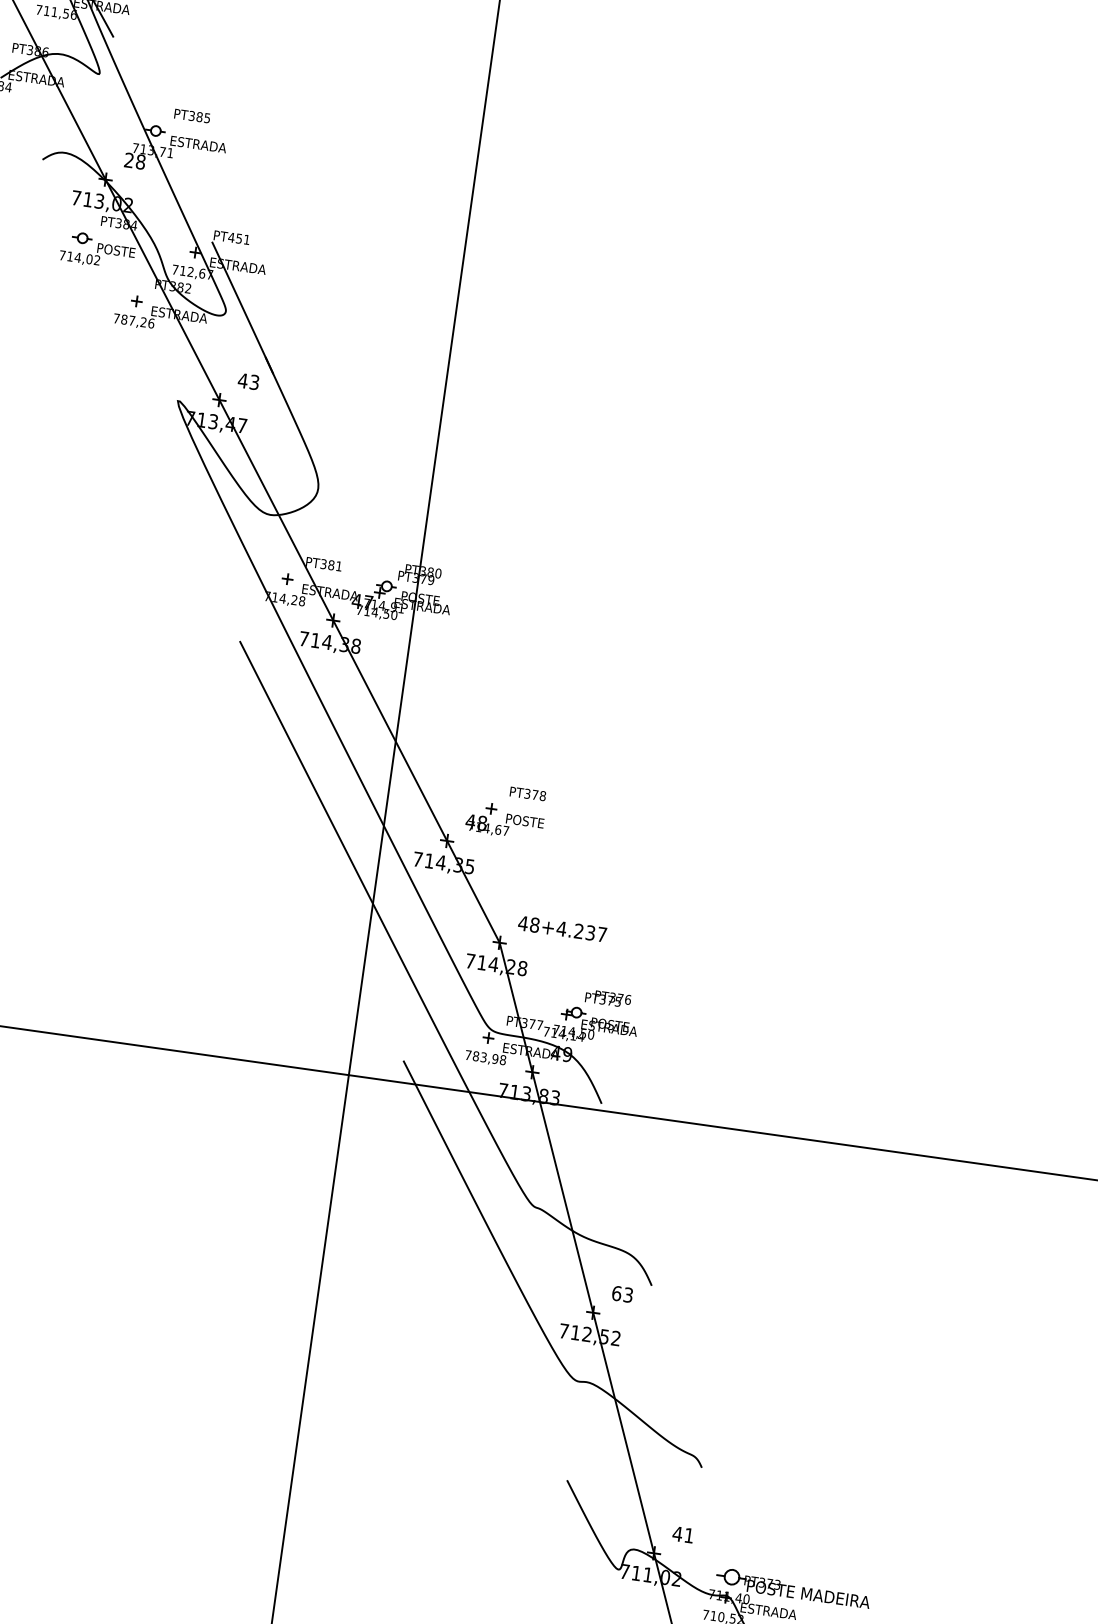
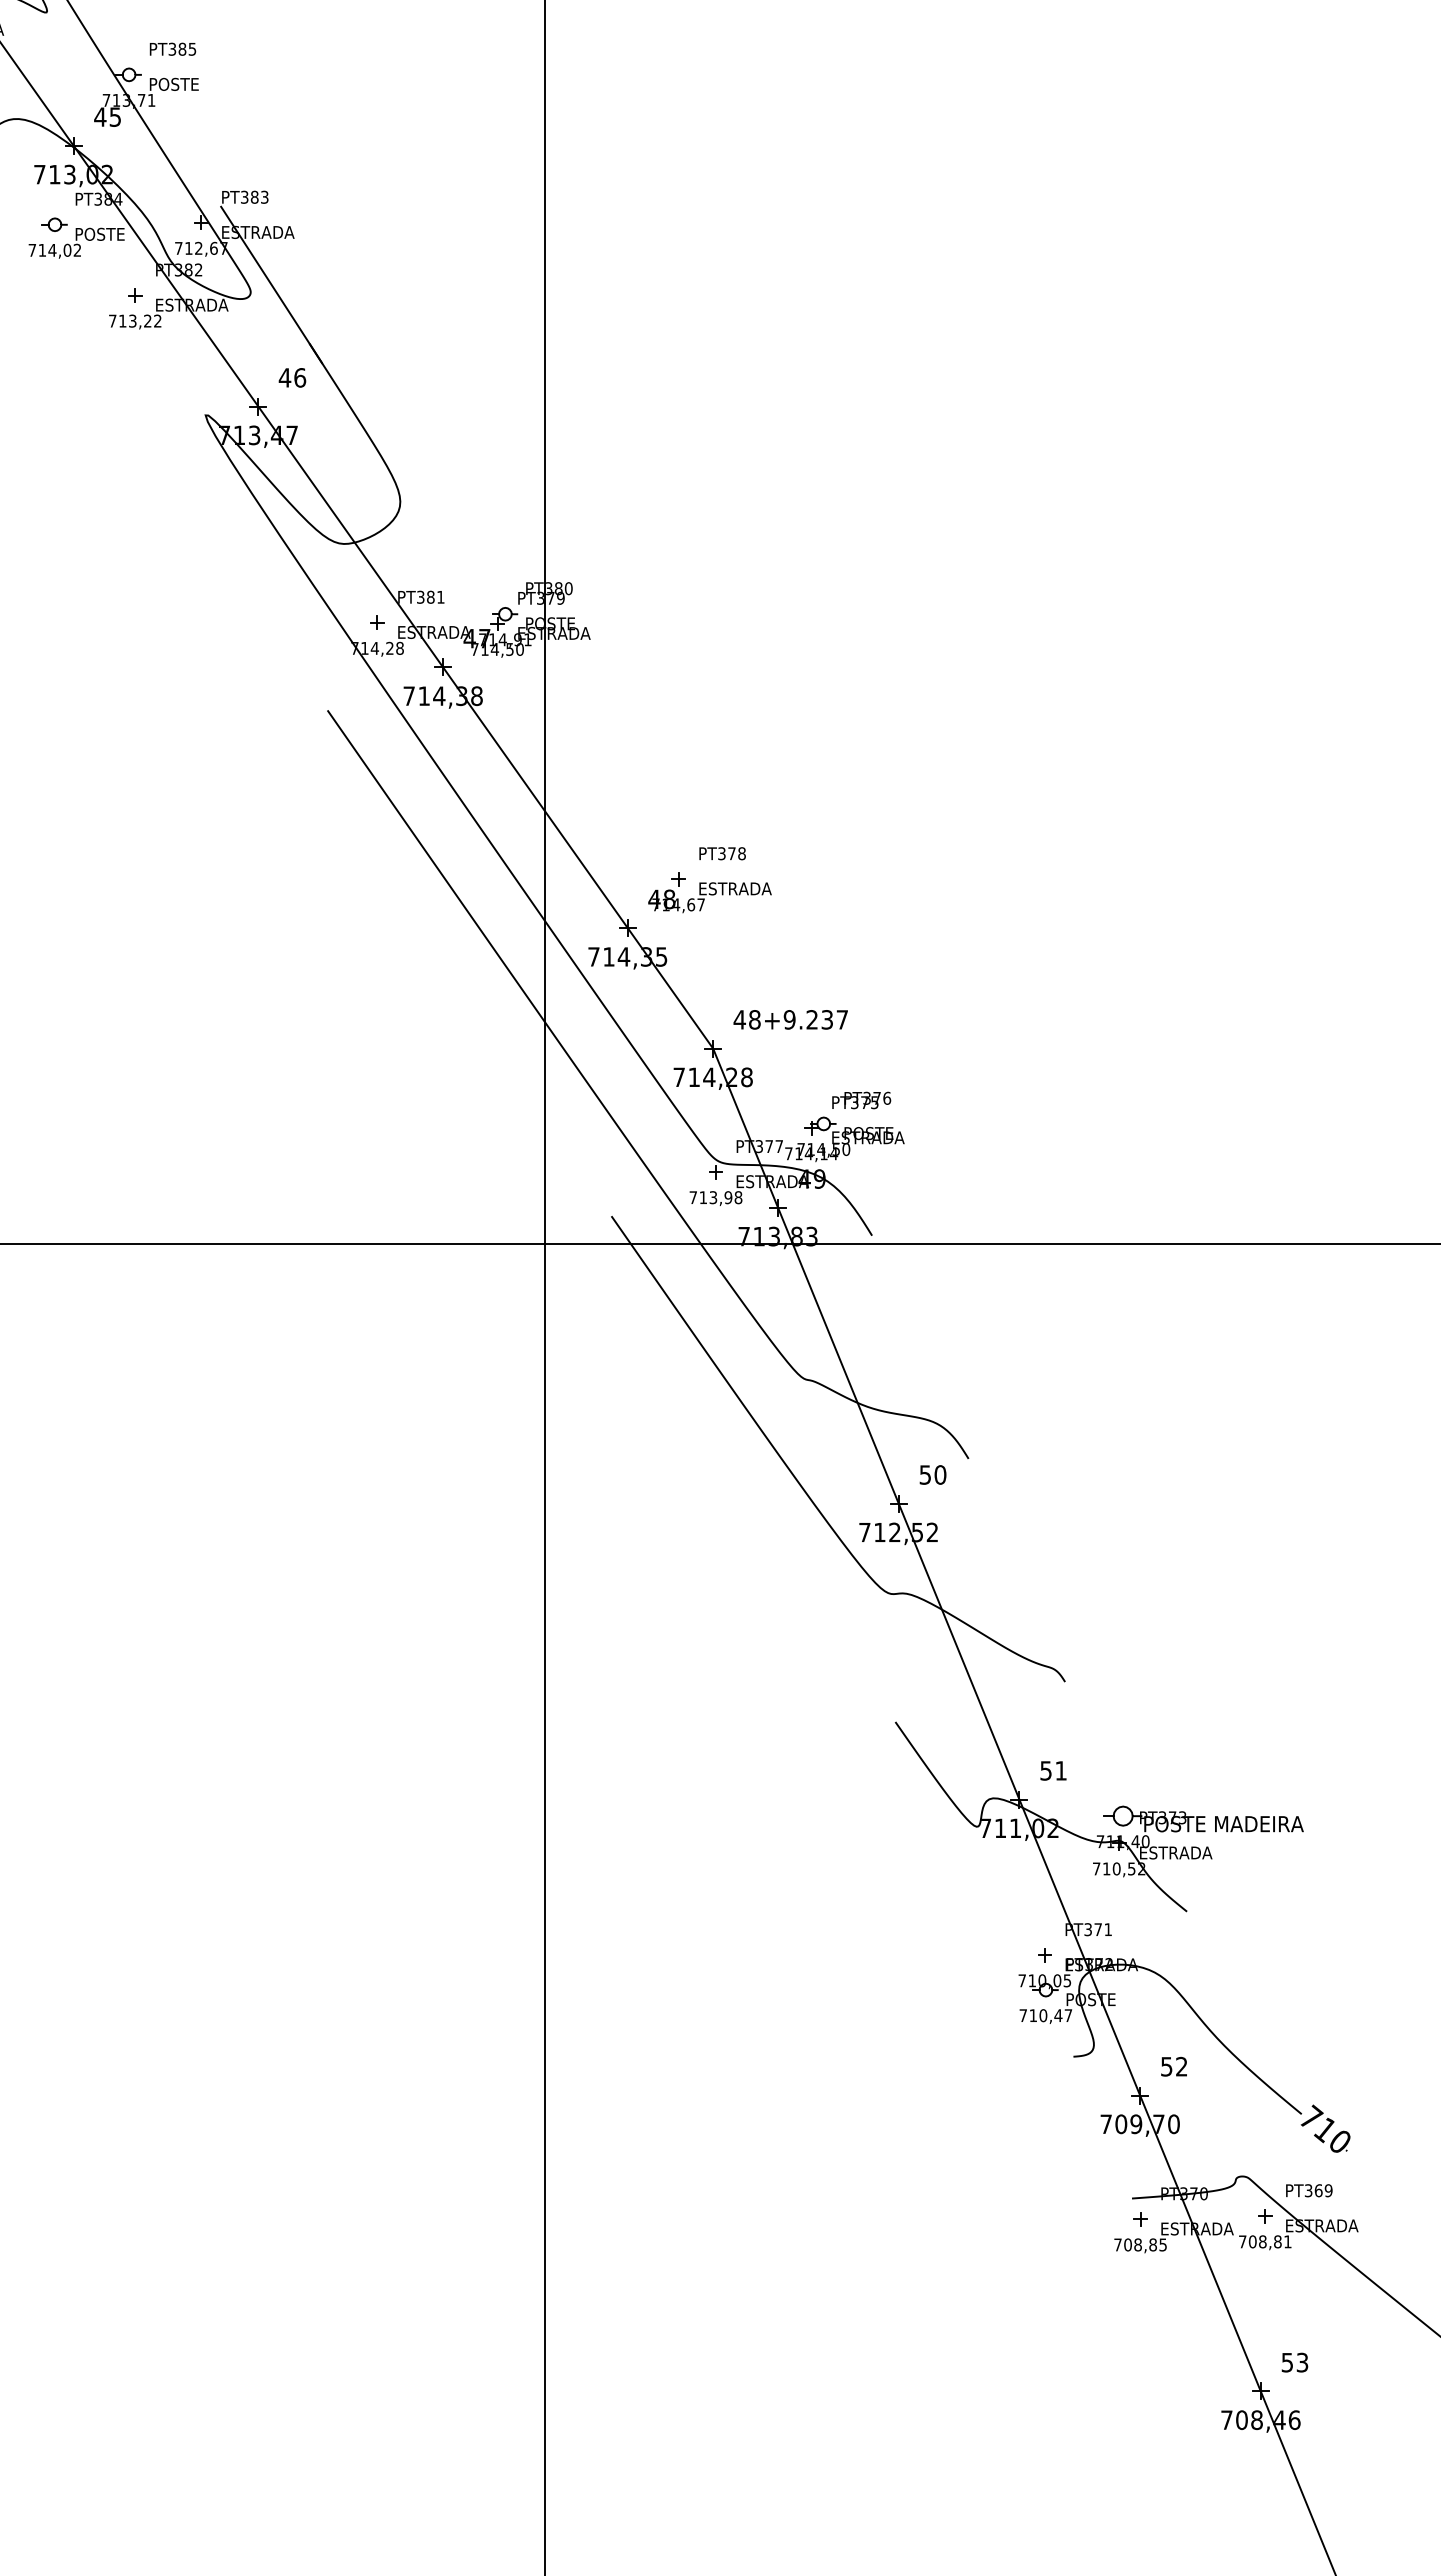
text: (199, 143) -> (186, 83), ESTRADA -> POSTE
text: (134, 160) -> (107, 116), 28 -> 45
text: (239, 238) -> (254, 196), PT451 -> PT383
text: (138, 321) -> (140, 320), 787,26 -> 713,22
text: (254, 382) -> (300, 377), 43 -> 46
text: (534, 822) -> (736, 888), POSTE -> ESTRADA
text: (561, 928) -> (789, 1019), 48+4.237 -> 48+9.237
text: (476, 1056) -> (703, 1197), 783,98 -> 713,98
text: (622, 1293) -> (932, 1474), 63 -> 50
text: (677, 1533) -> (1045, 1770), 41 -> 51

